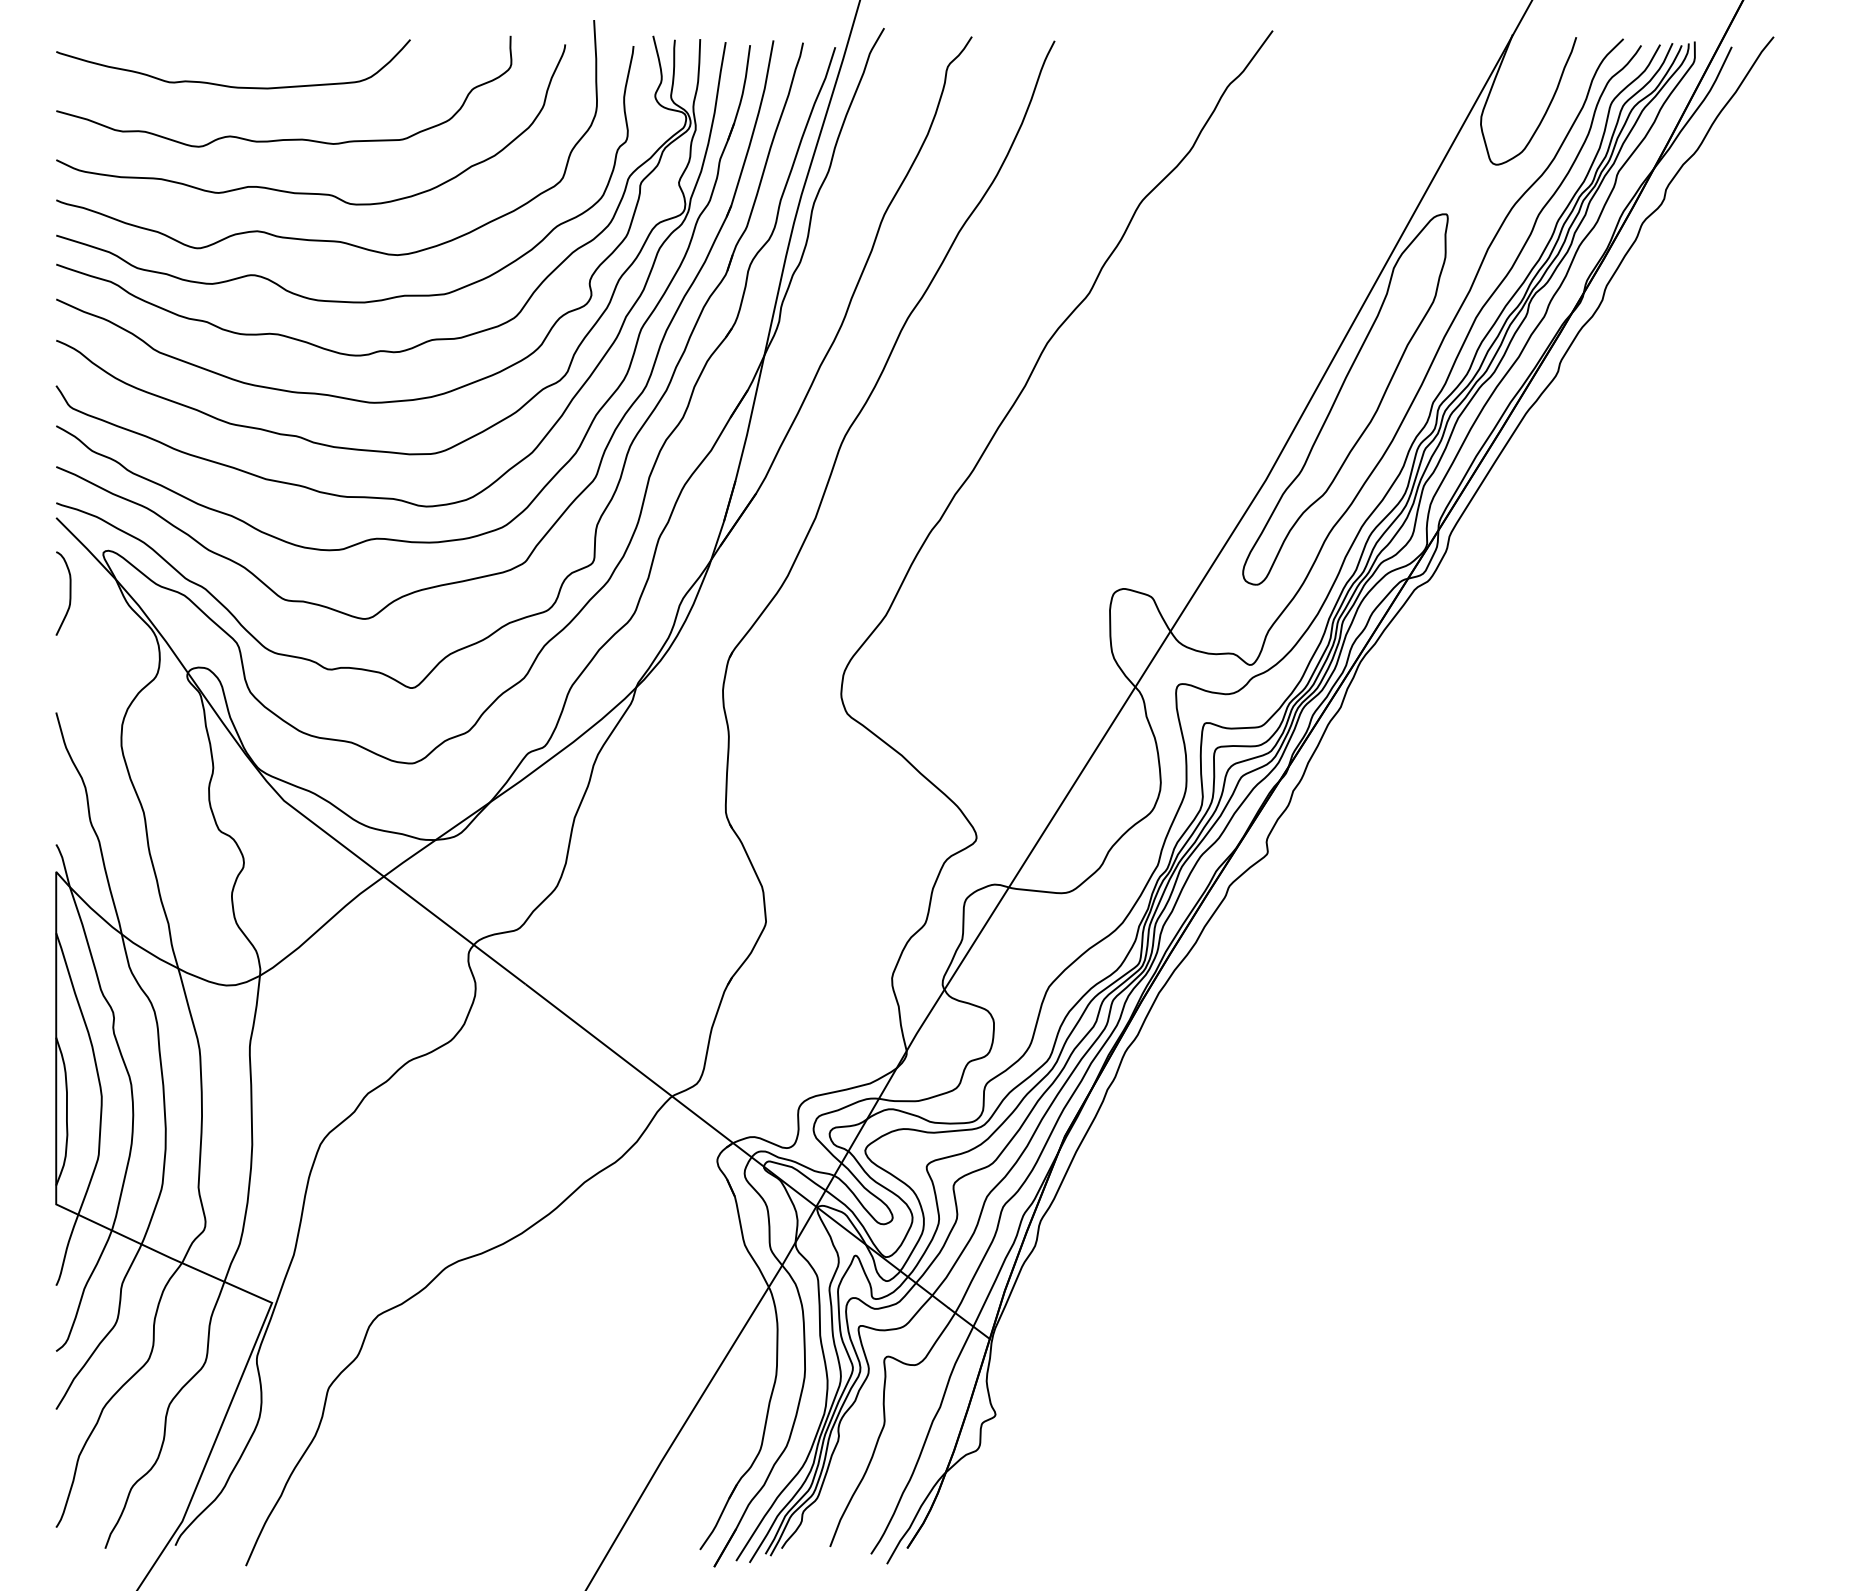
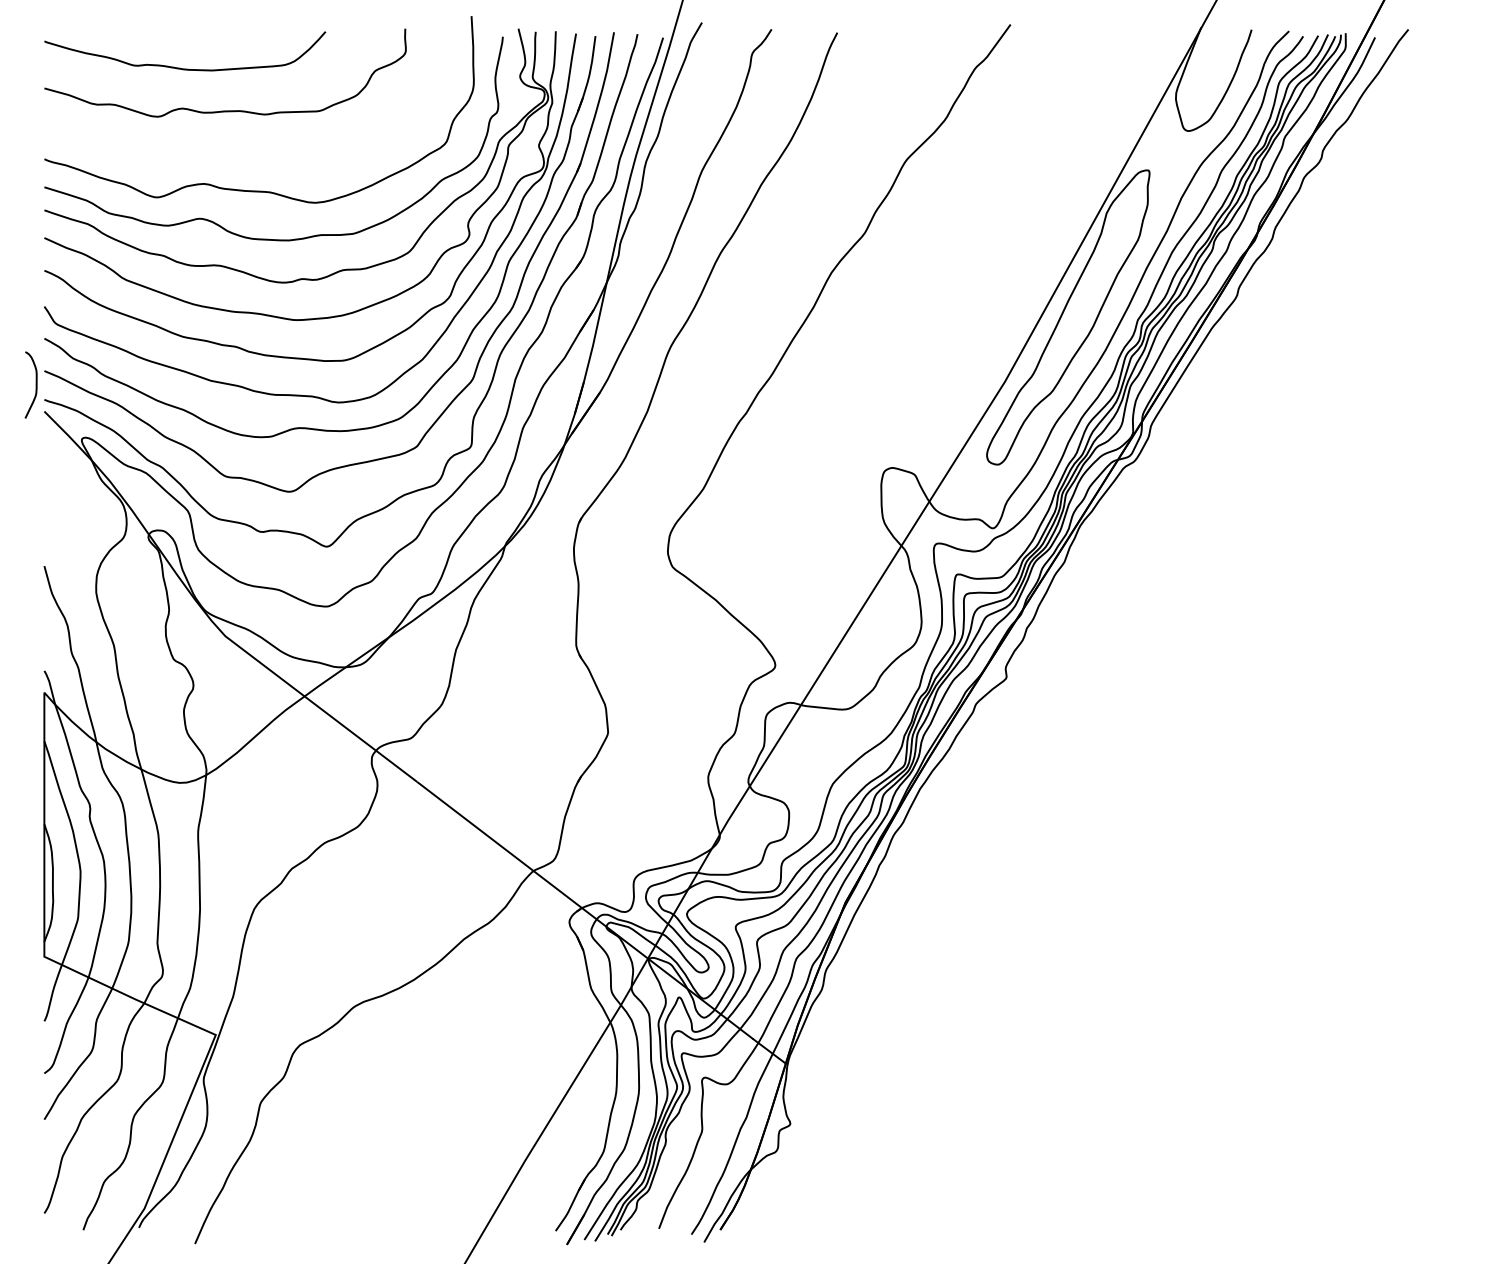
curve: (311, 192) -> (247, 153), removed
curve: (69, 593) -> (35, 385), moved

